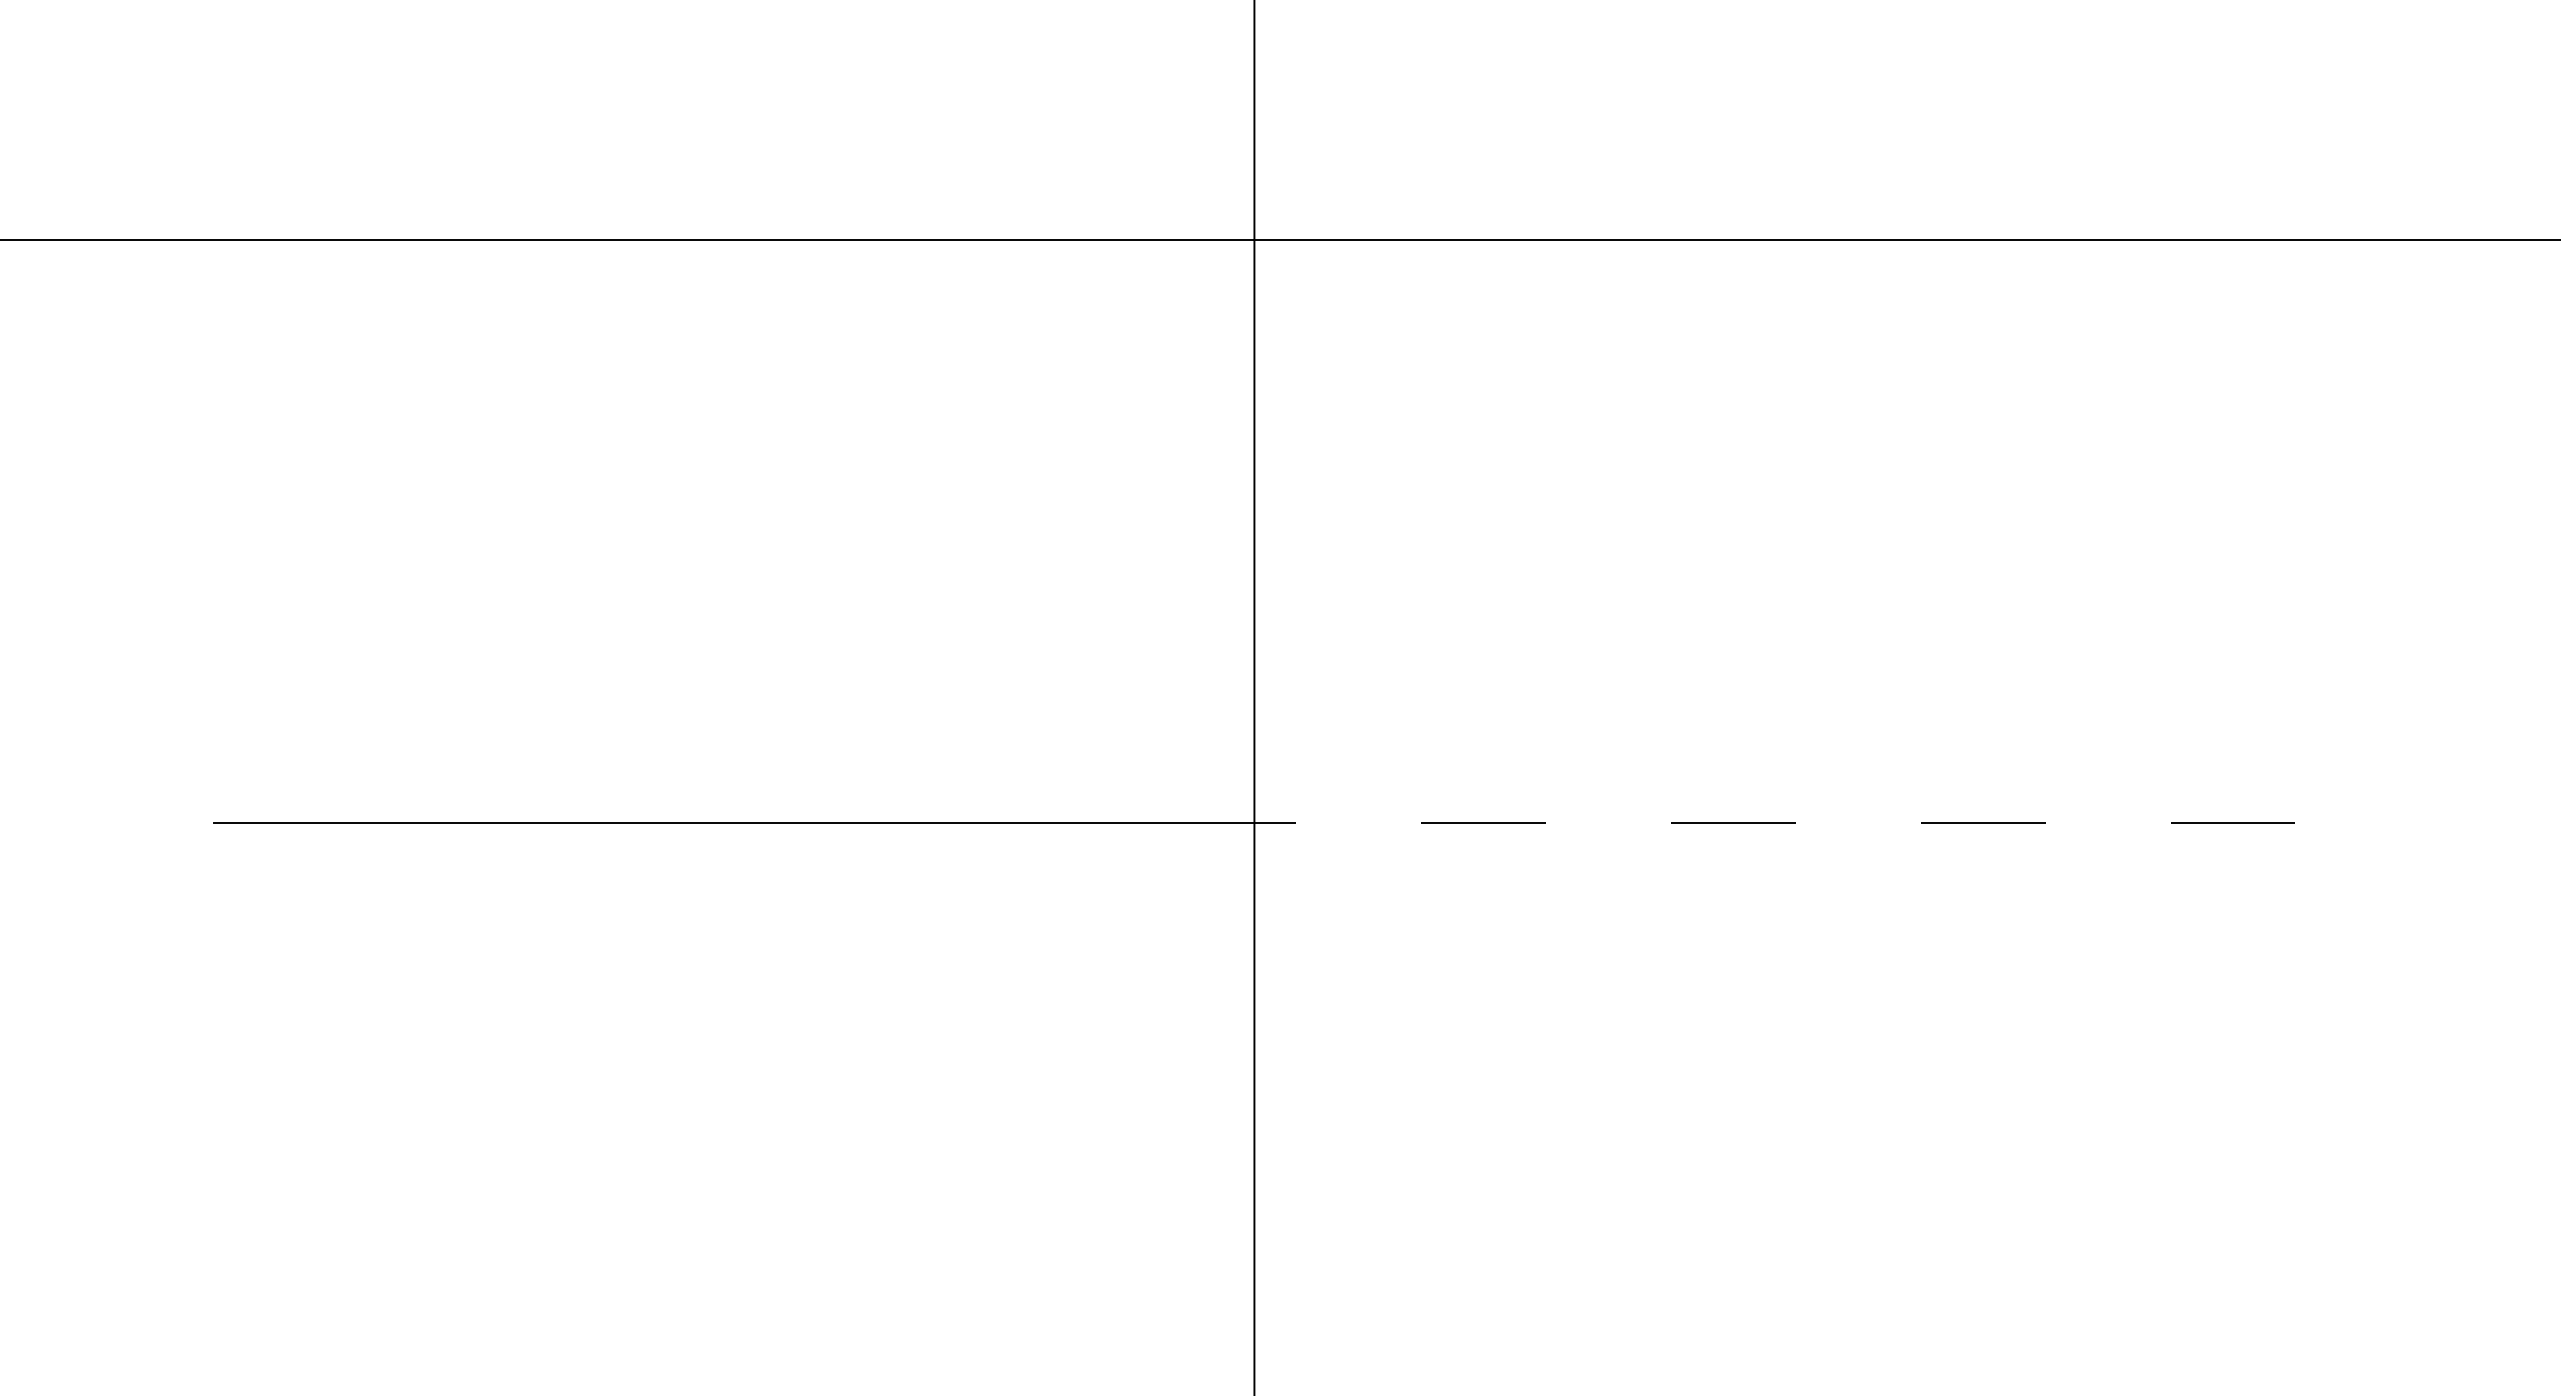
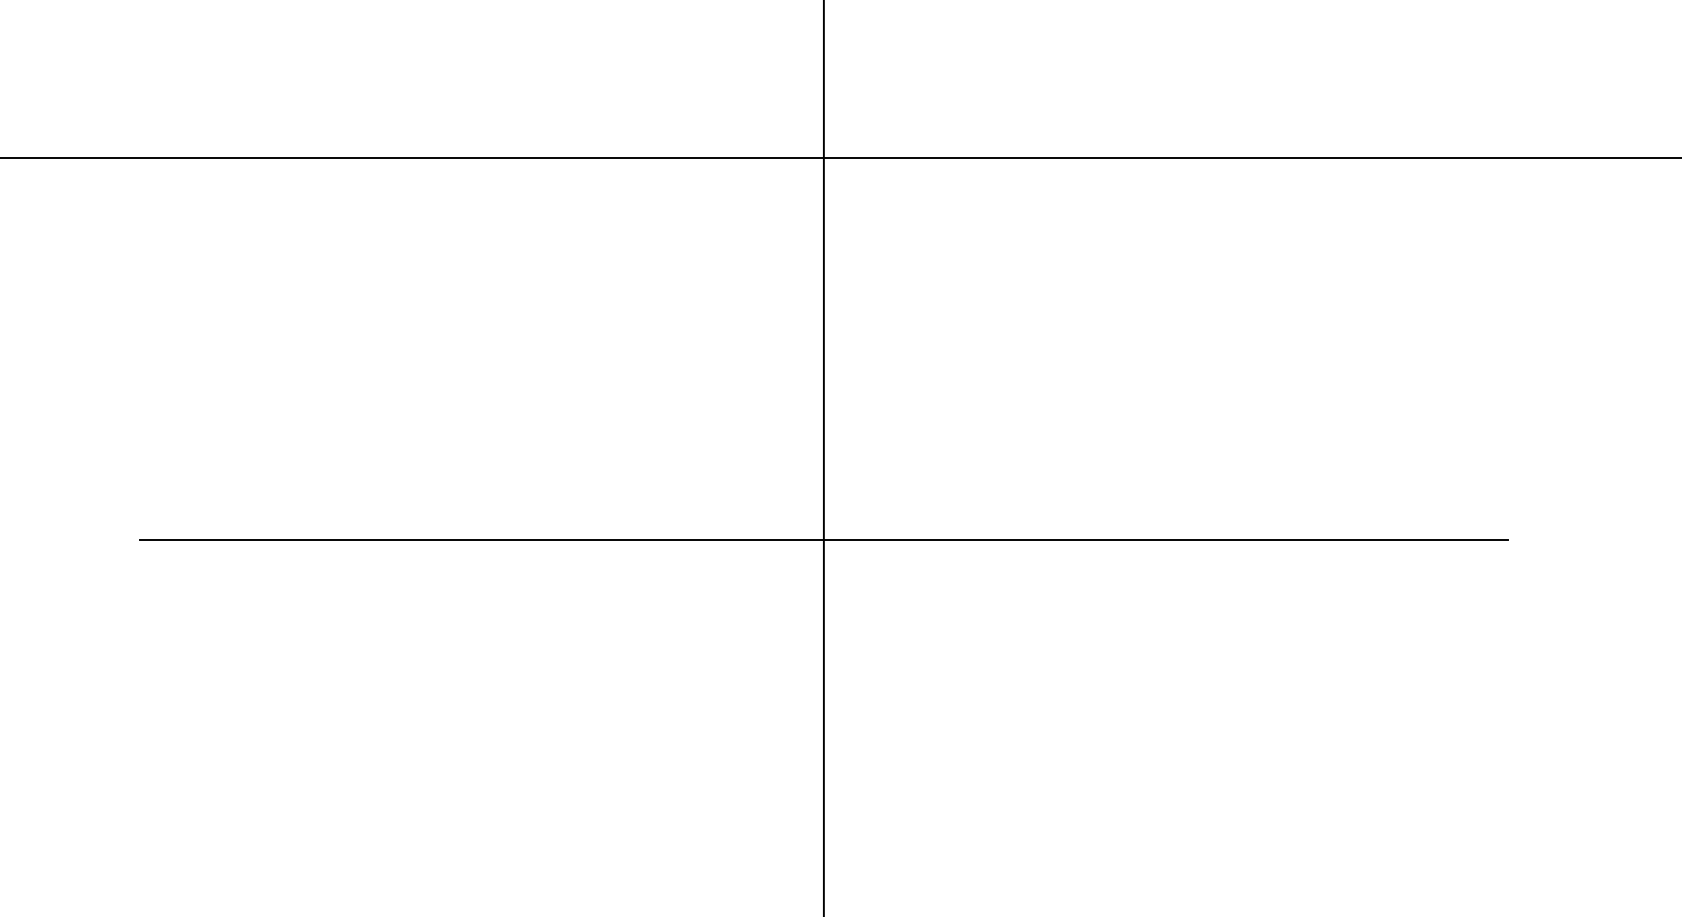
line: (1774, 822) -> (1165, 540), dashed -> solid

